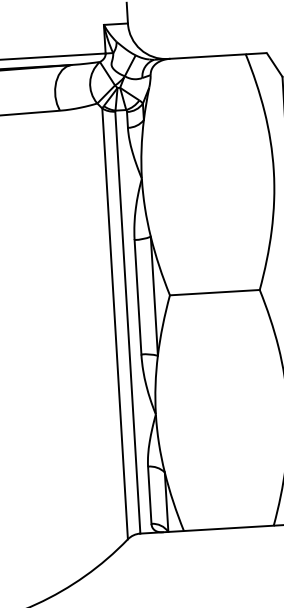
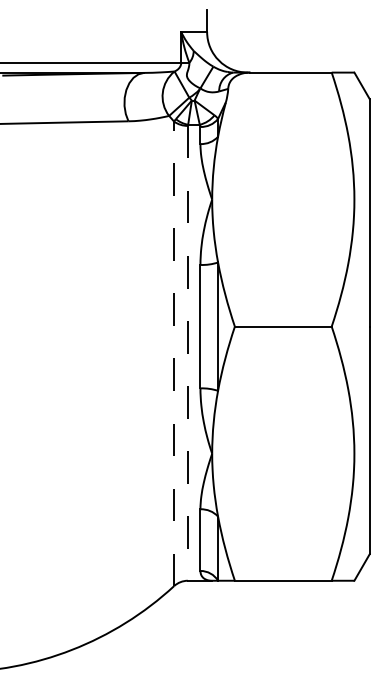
line: (127, 322) -> (187, 353), solid -> dashed
line: (115, 323) -> (174, 353), solid -> dashed

